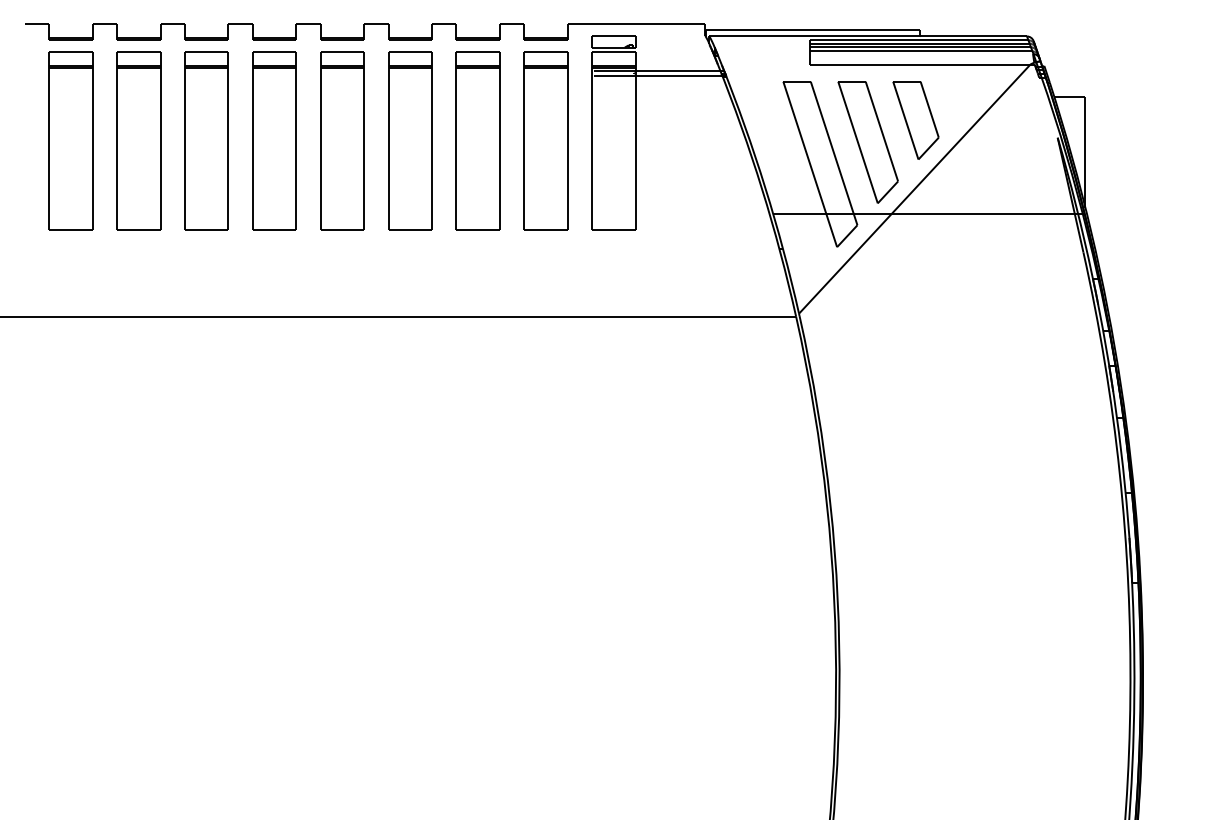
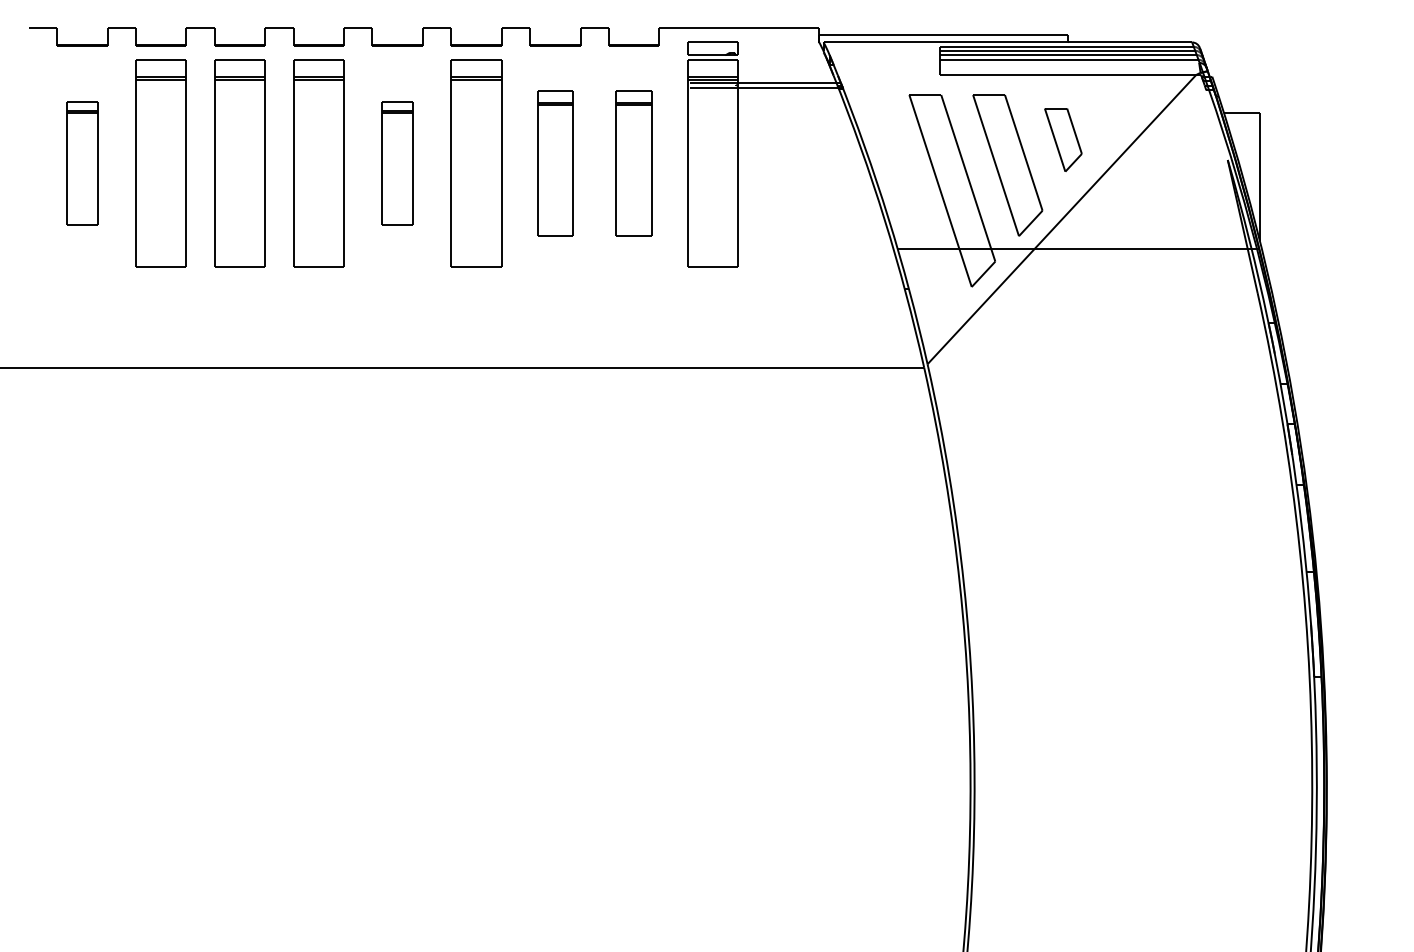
part: (916, 120) -> (1063, 139), size x0.7
part: (70, 140) -> (82, 163), size x0.6
part: (342, 140) -> (397, 163), size x0.6
part: (478, 140) -> (555, 163), size x0.7
part: (545, 140) -> (633, 163), size x0.7

